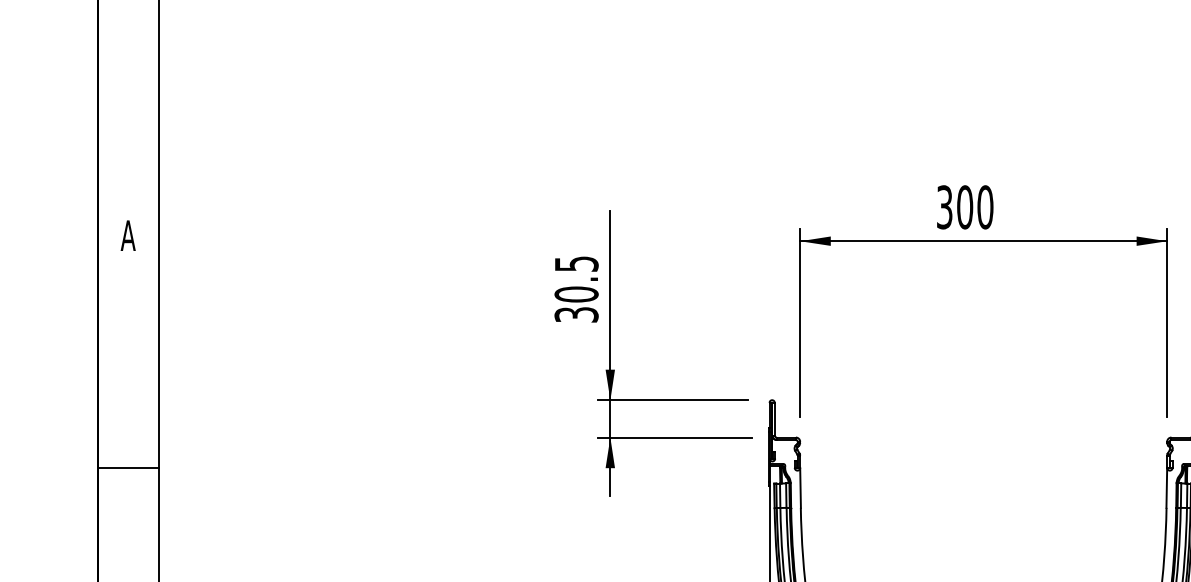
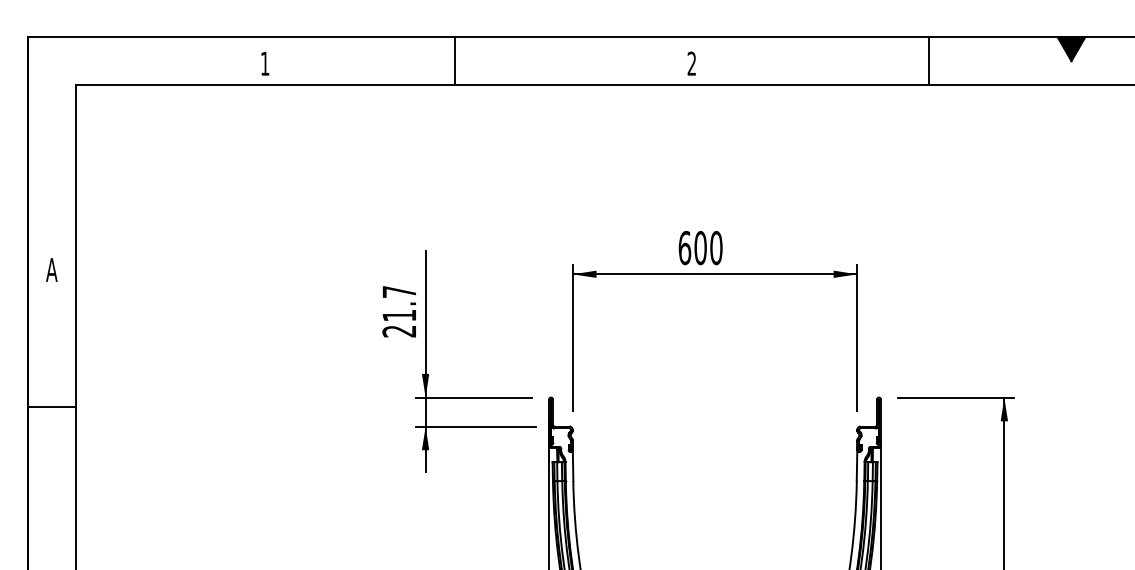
text: (944, 206) -> (684, 247), 300 -> 600
text: (576, 289) -> (399, 311), 30.5 -> 21.7
line: (127, 467) -> (51, 406), moved

